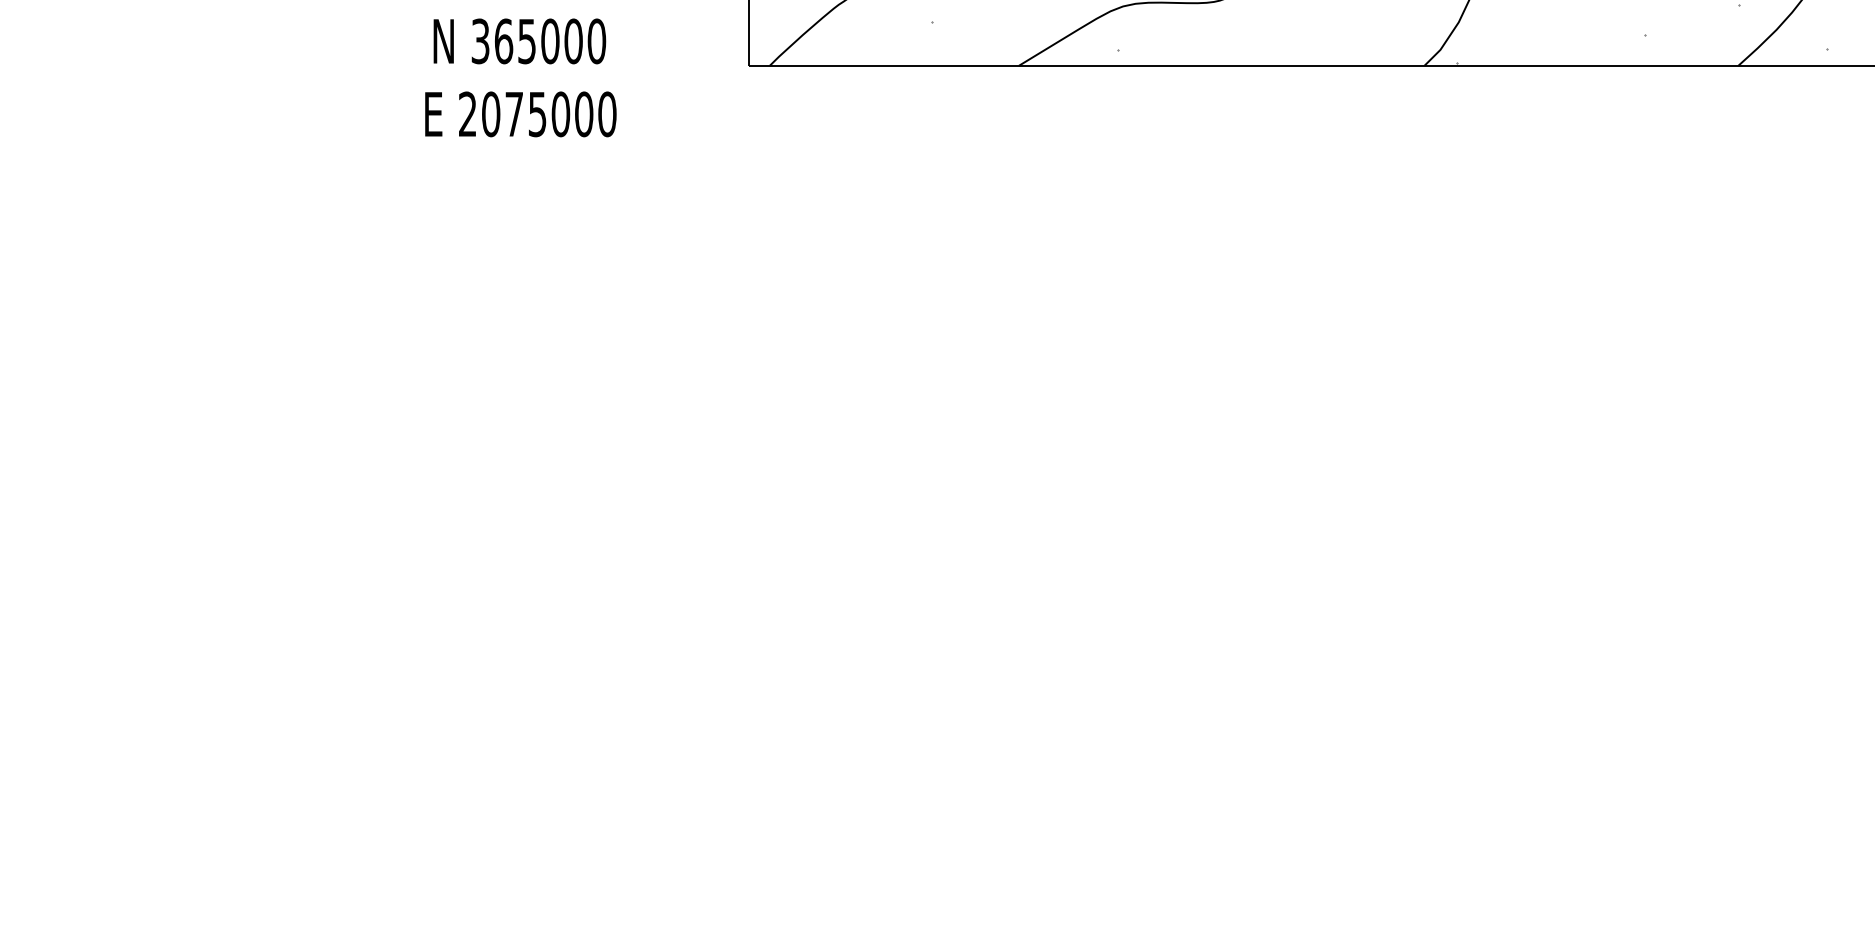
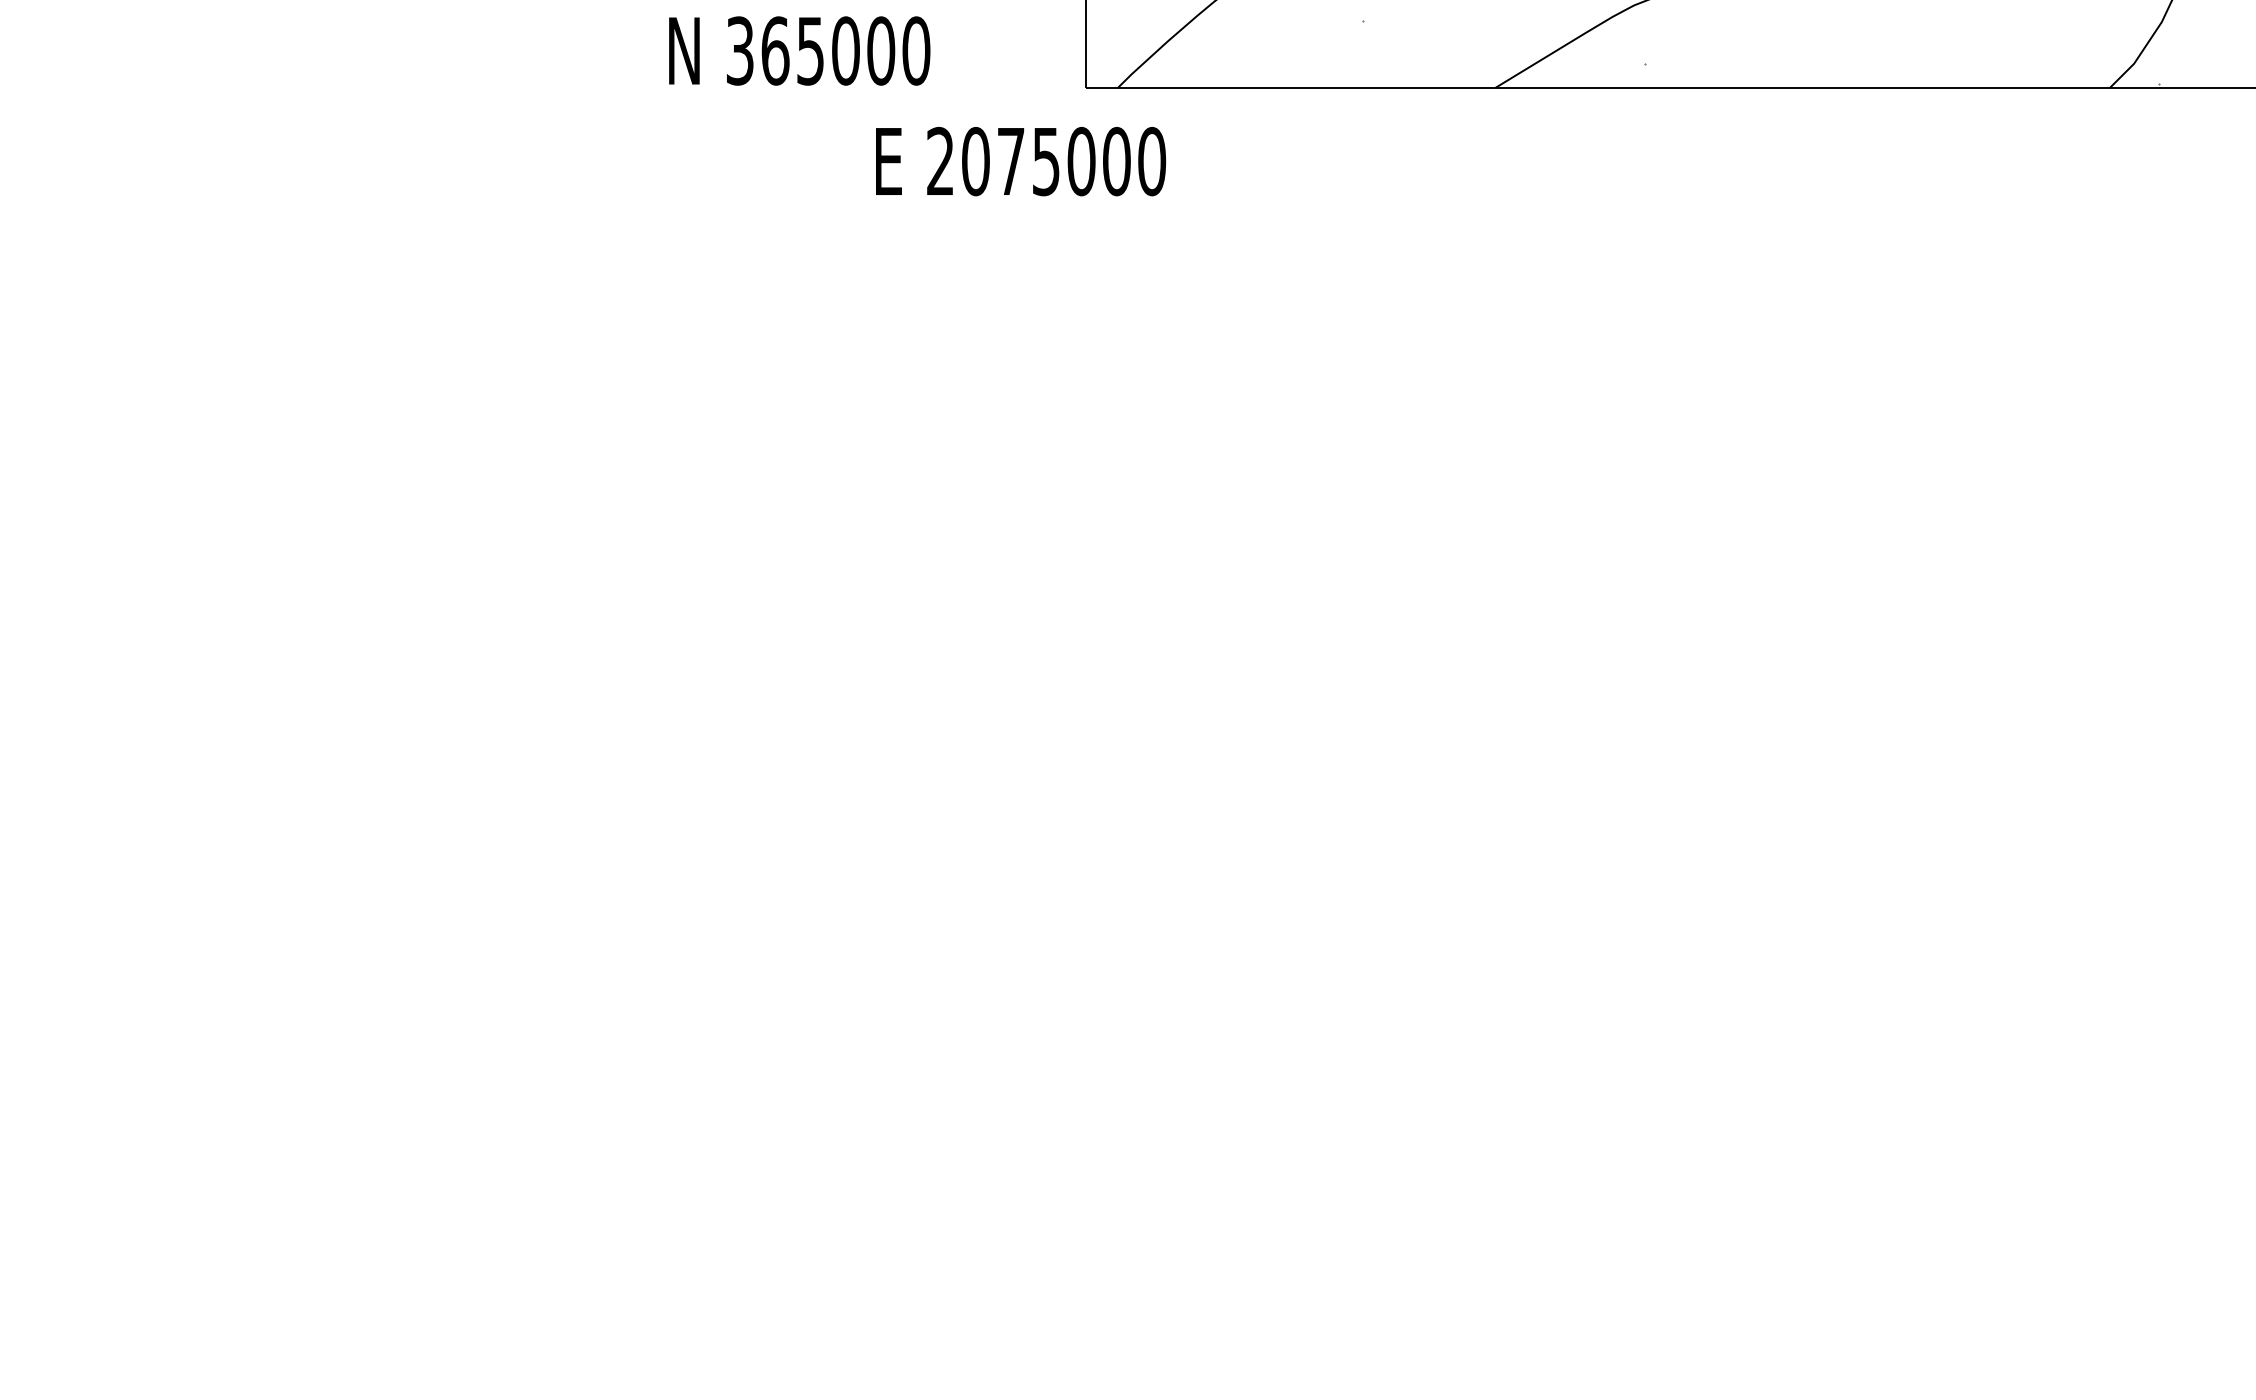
text: (519, 41) -> (799, 51), moved
text: (520, 114) -> (1020, 161), moved

